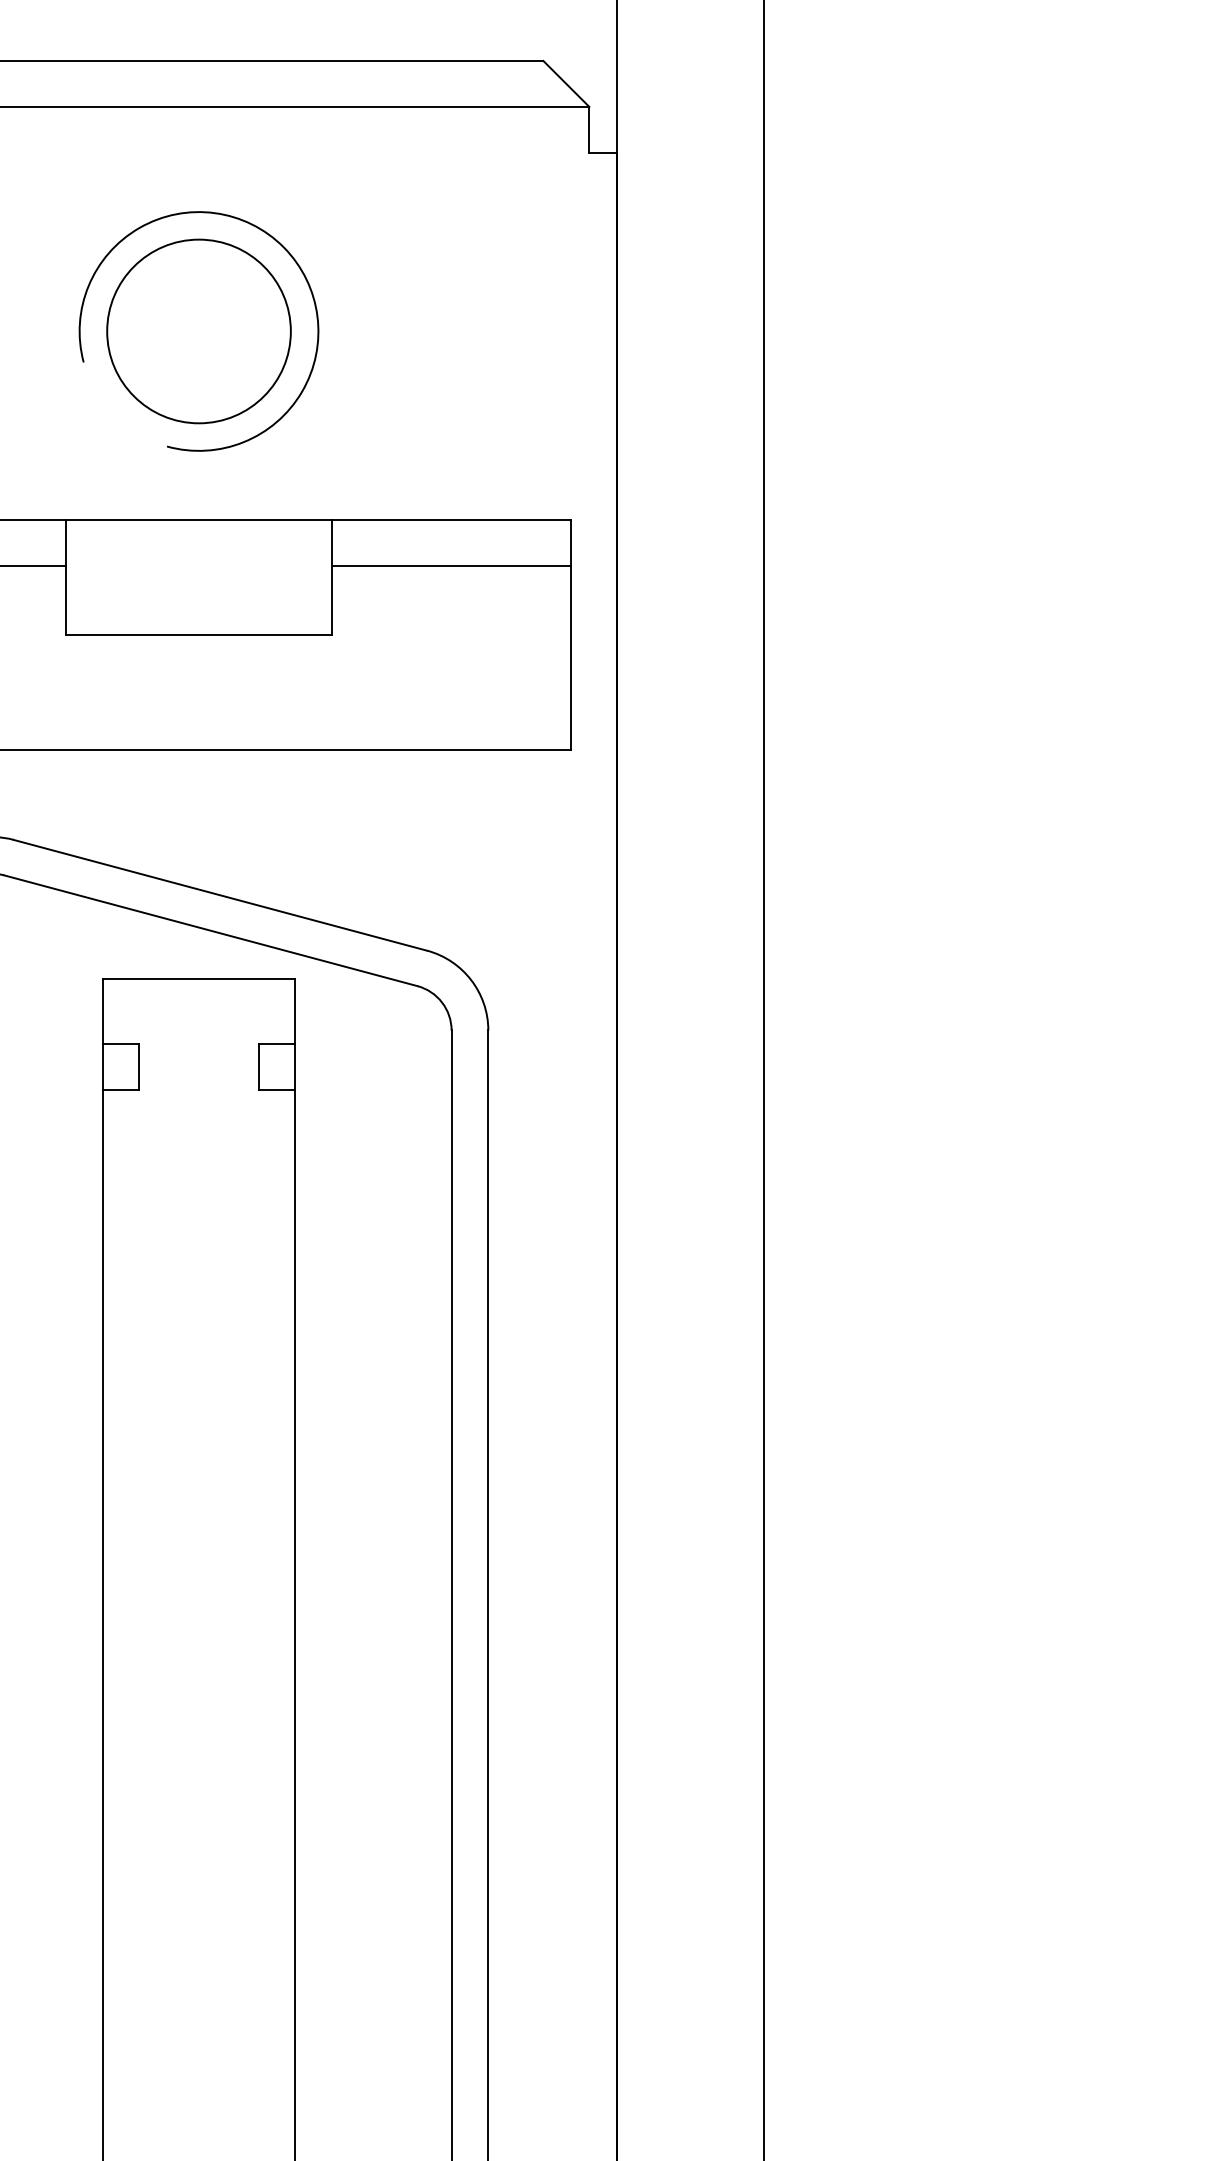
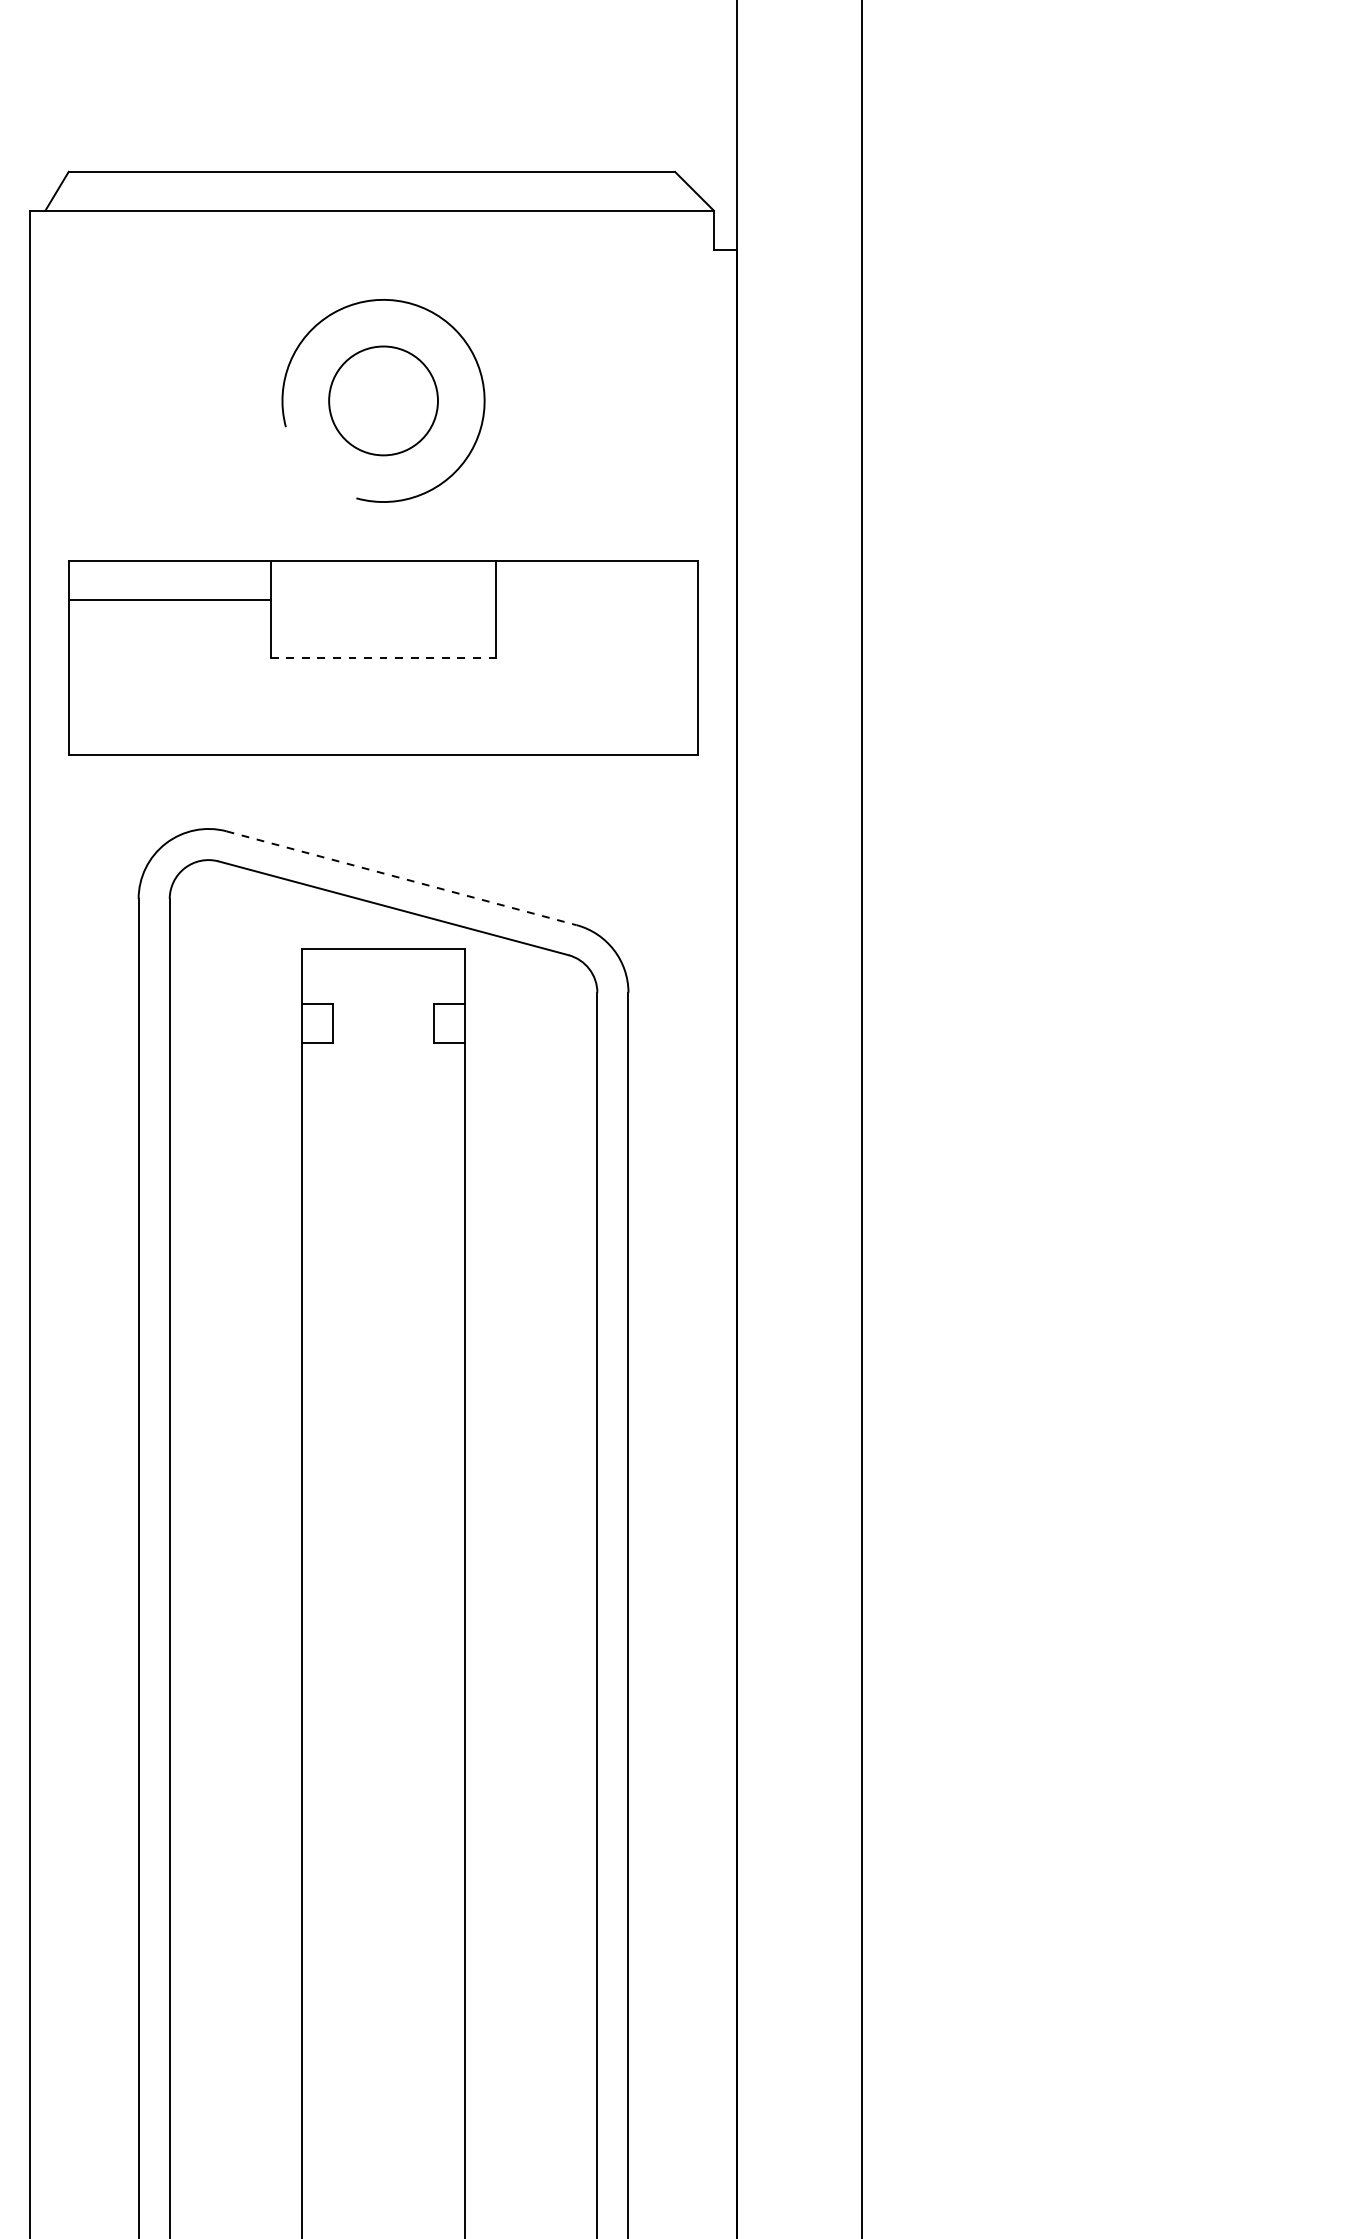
circle: (198, 330) -> (383, 400), size x0.7
line: (451, 566) -> (597, 599), removed
line: (198, 634) -> (383, 657), solid -> dashed
line: (221, 895) -> (402, 878), solid -> dashed

